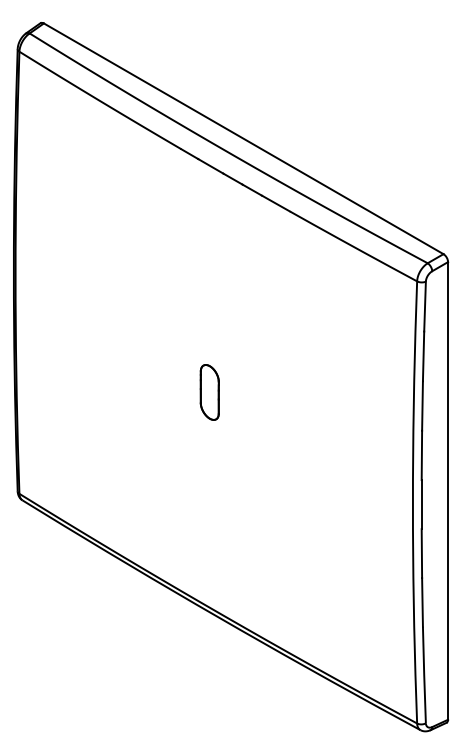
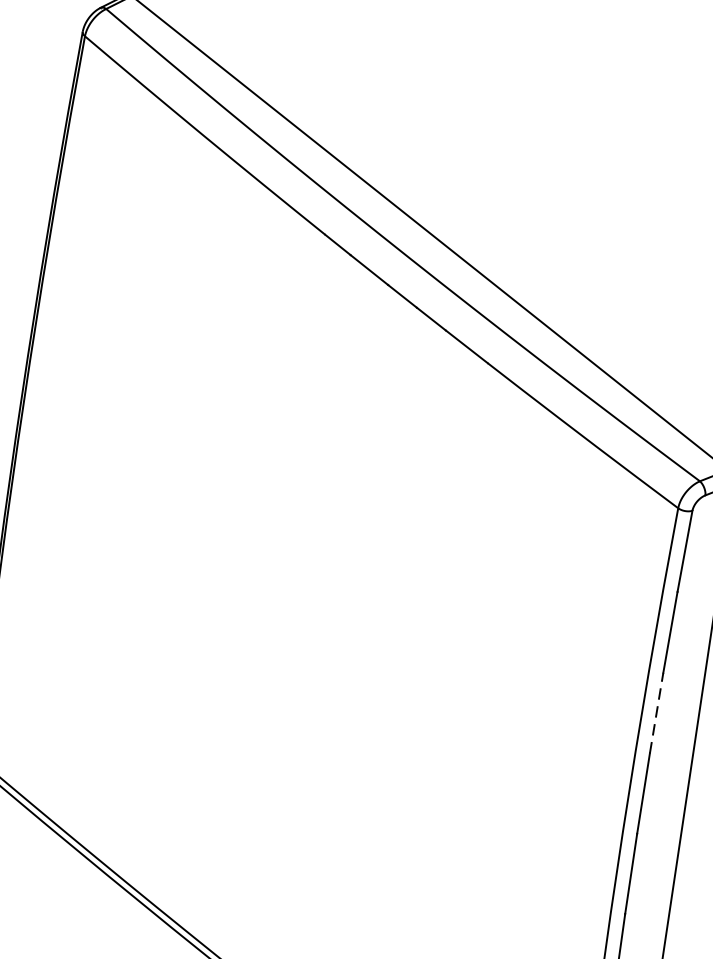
part: (209, 392) -> (312, 639), removed
line: (422, 406) -> (656, 713), solid -> dashed

